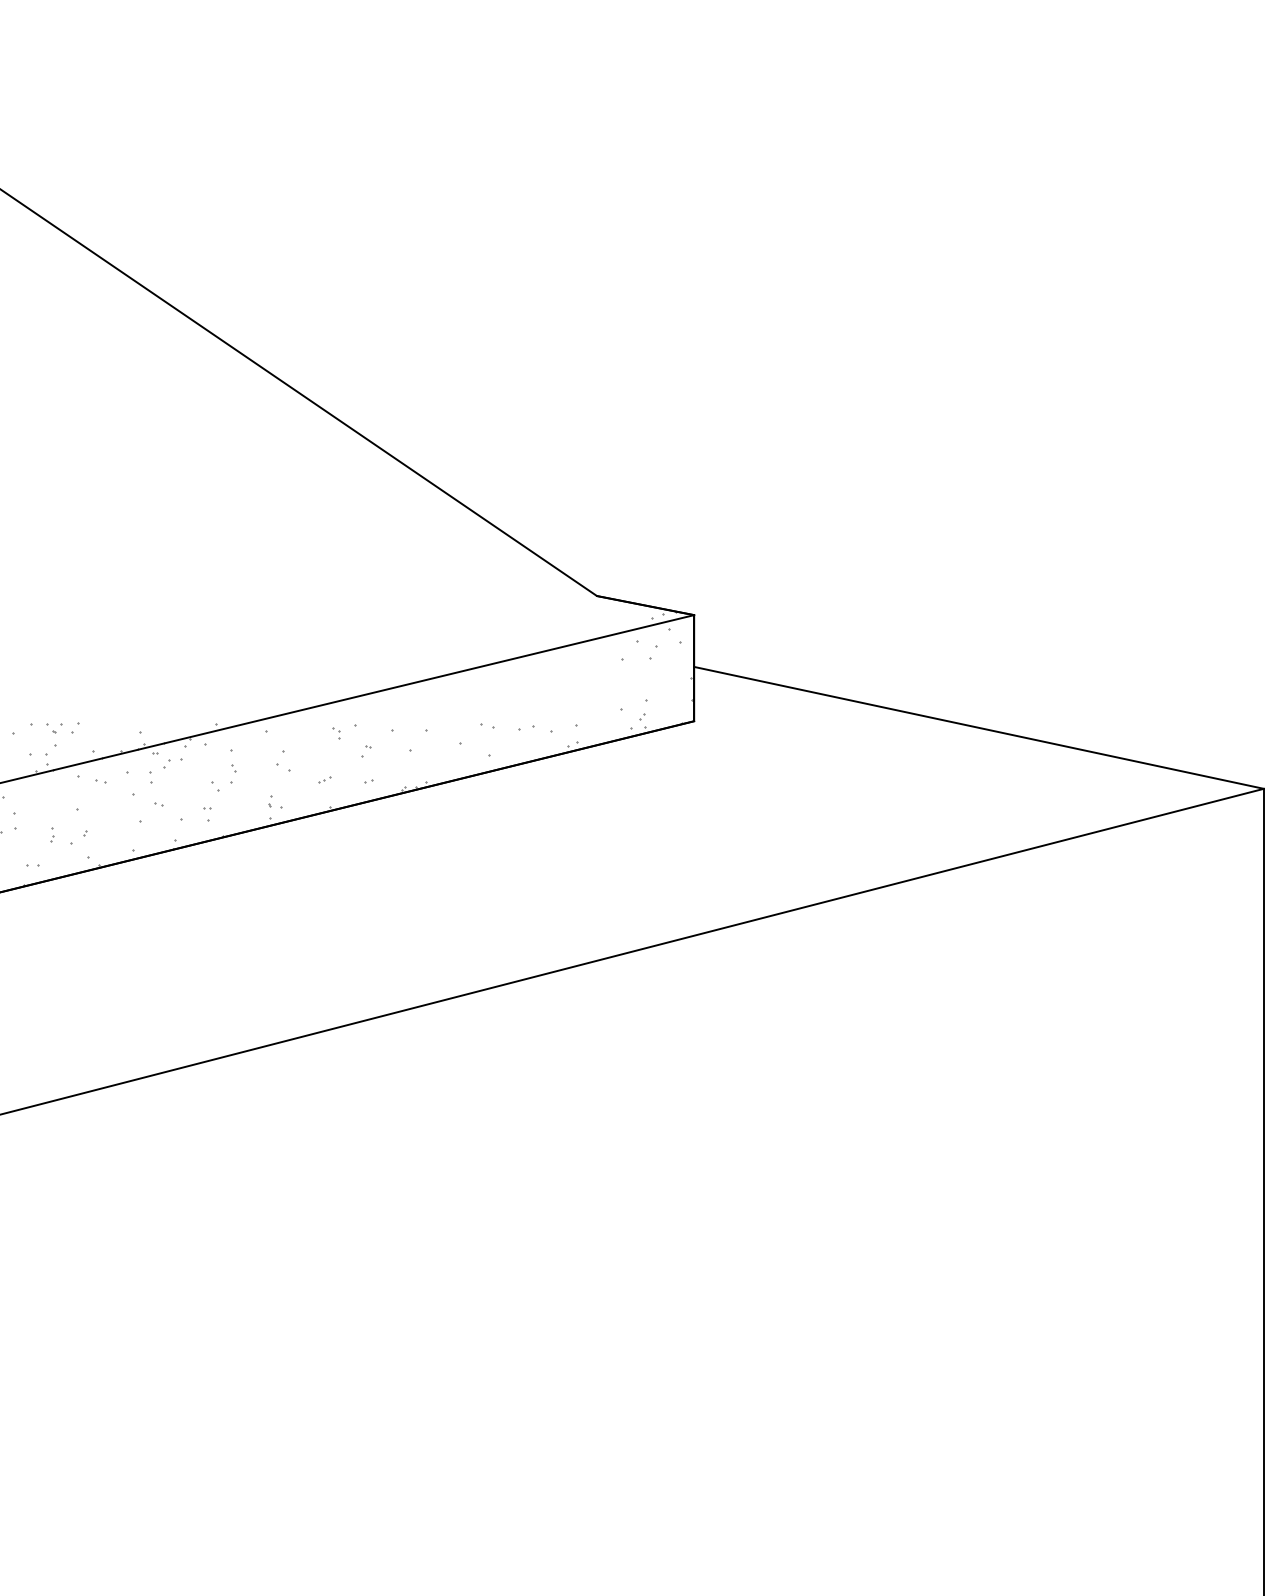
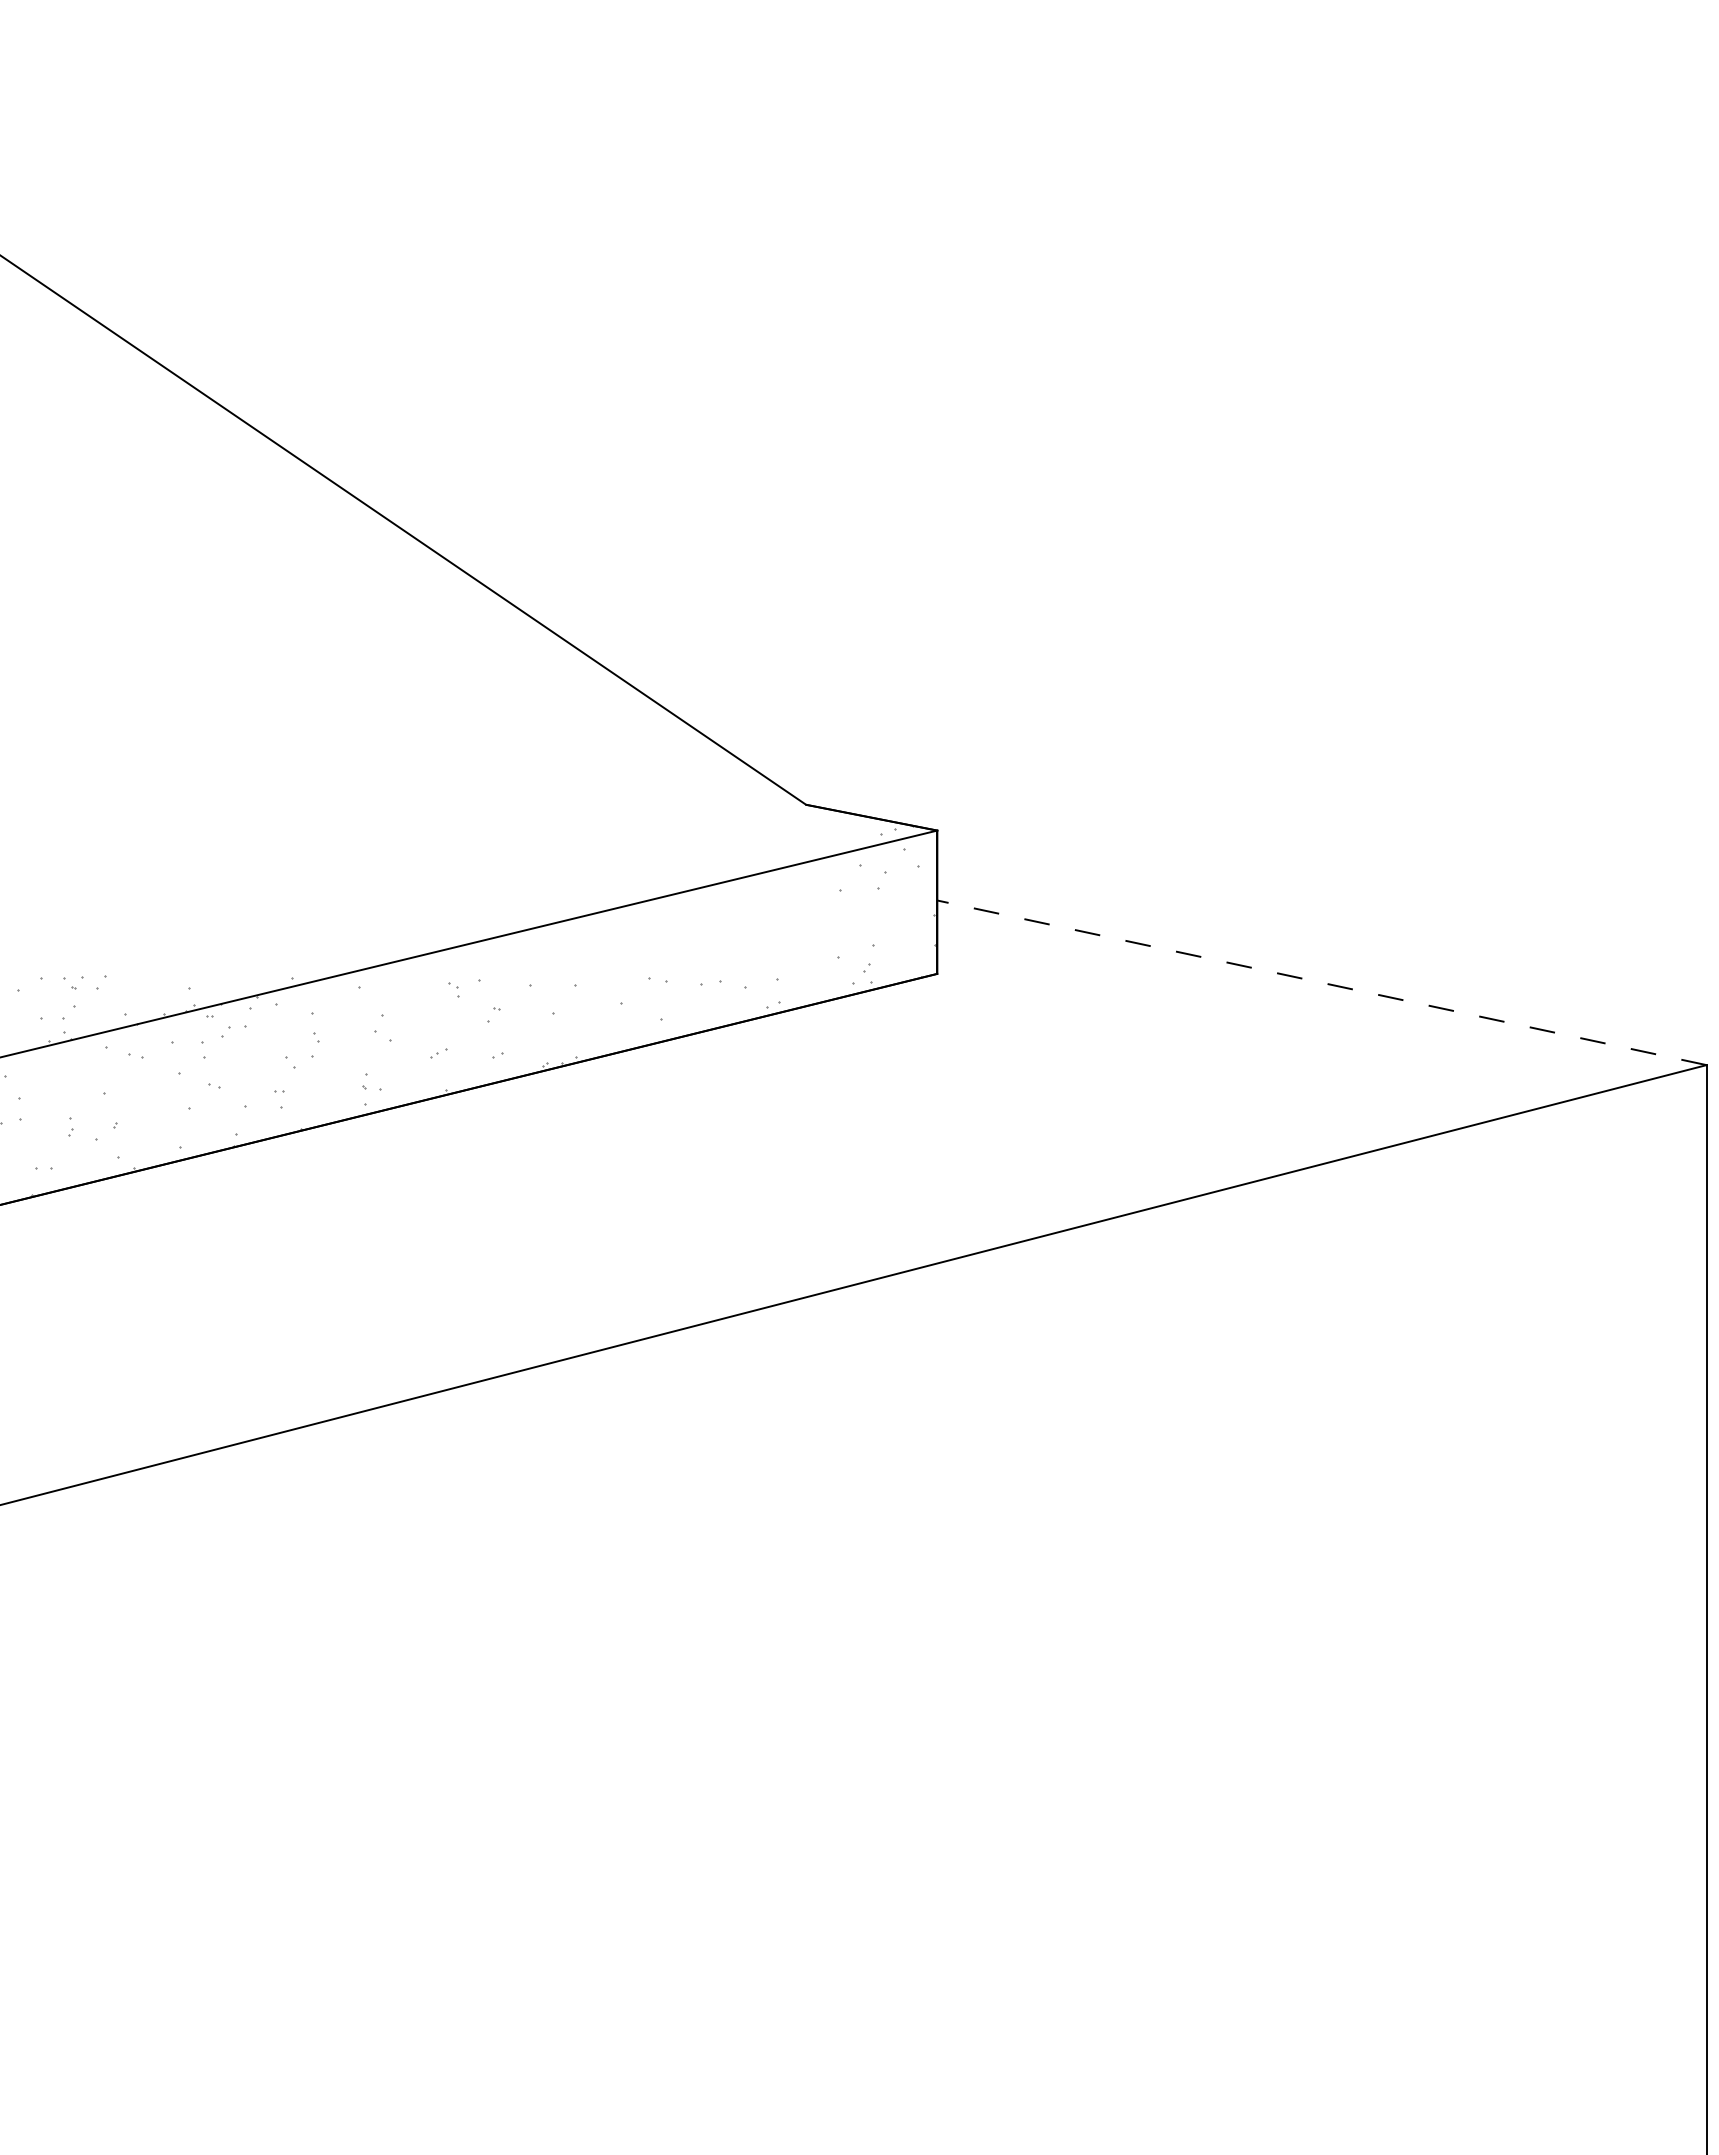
line: (978, 727) -> (1321, 982), solid -> dashed

